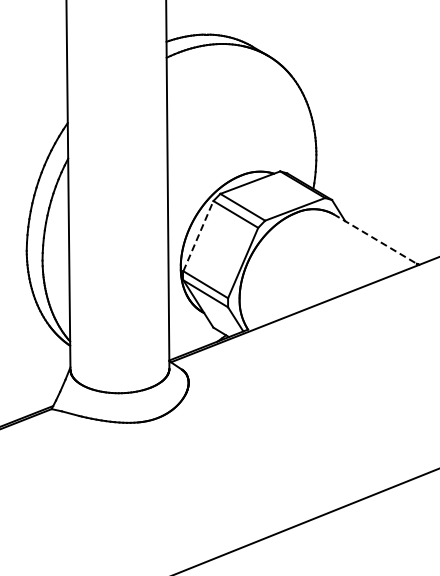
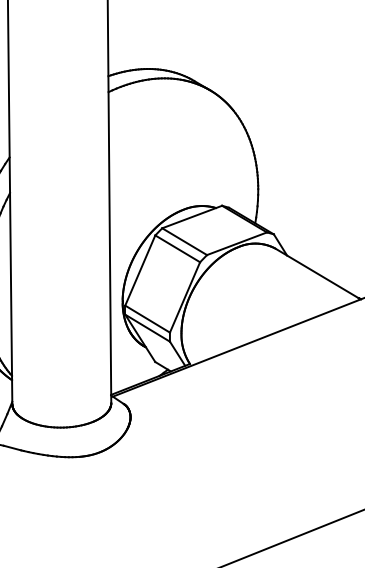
line: (198, 235) -> (140, 269), dashed -> solid
line: (375, 239) -> (317, 273), dashed -> solid

